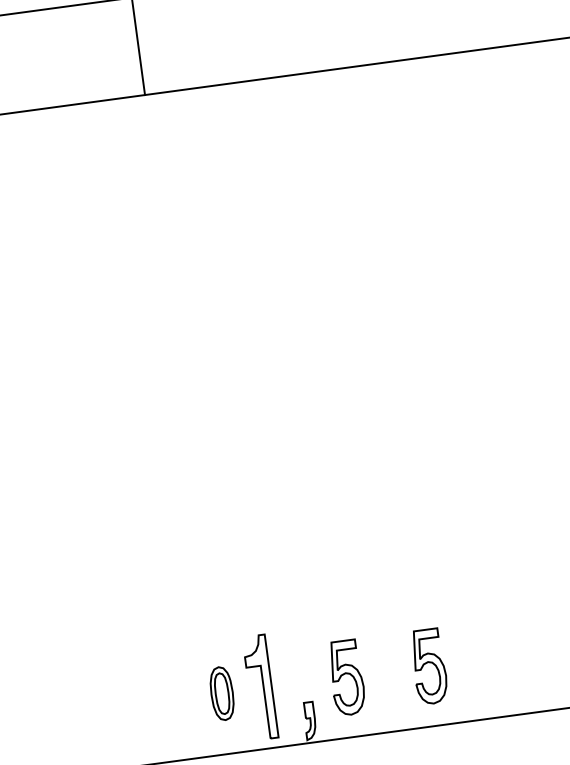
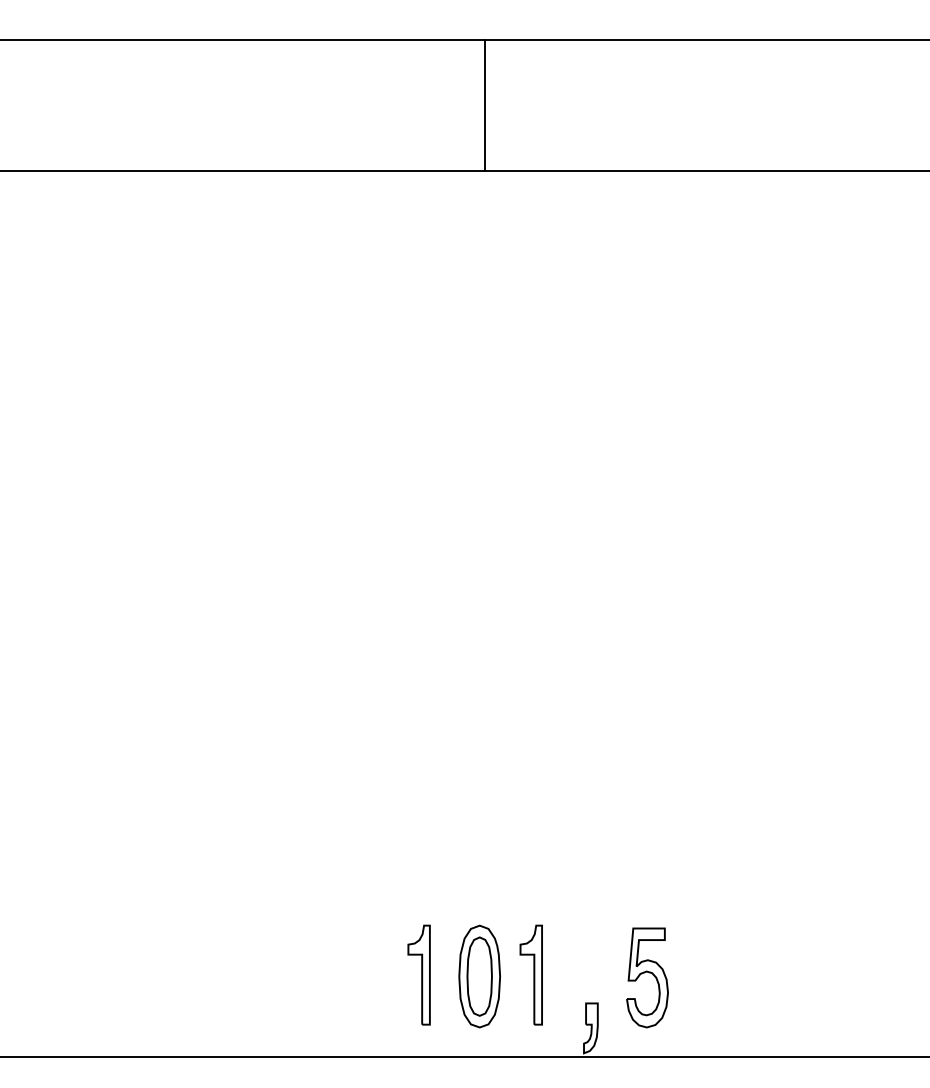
part: (429, 666) -> (758, 977), removed
part: (259, 687) -> (530, 974), size x0.71
part: (222, 693) -> (479, 976), size x1.43
part: (176, 698) -> (418, 974), added

